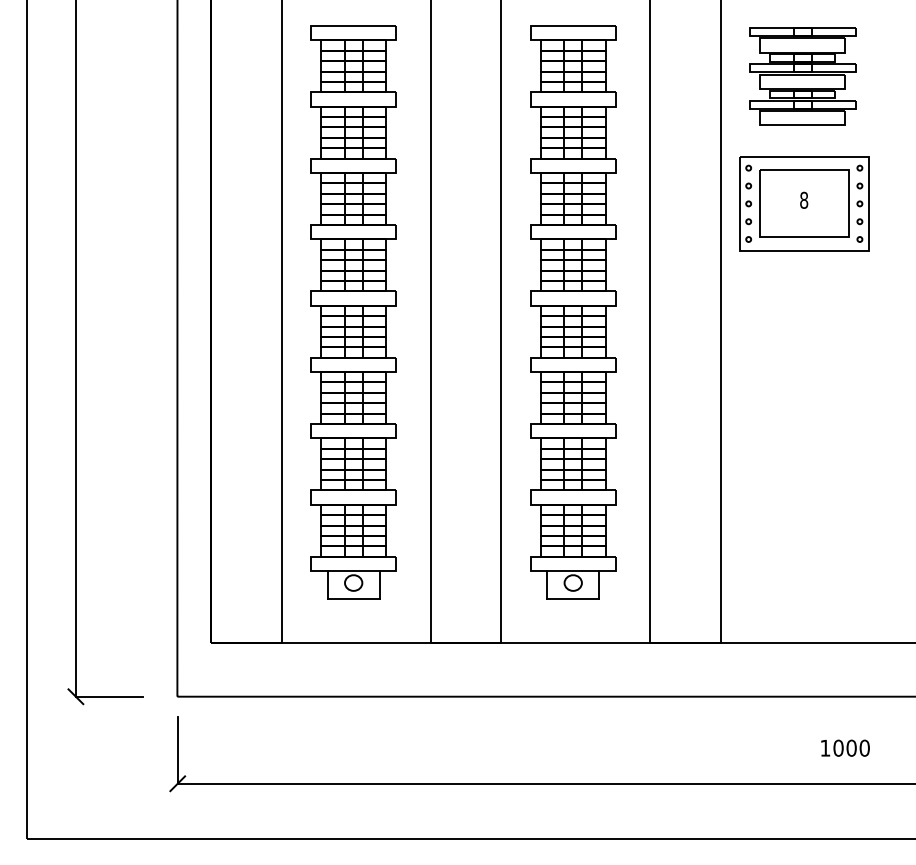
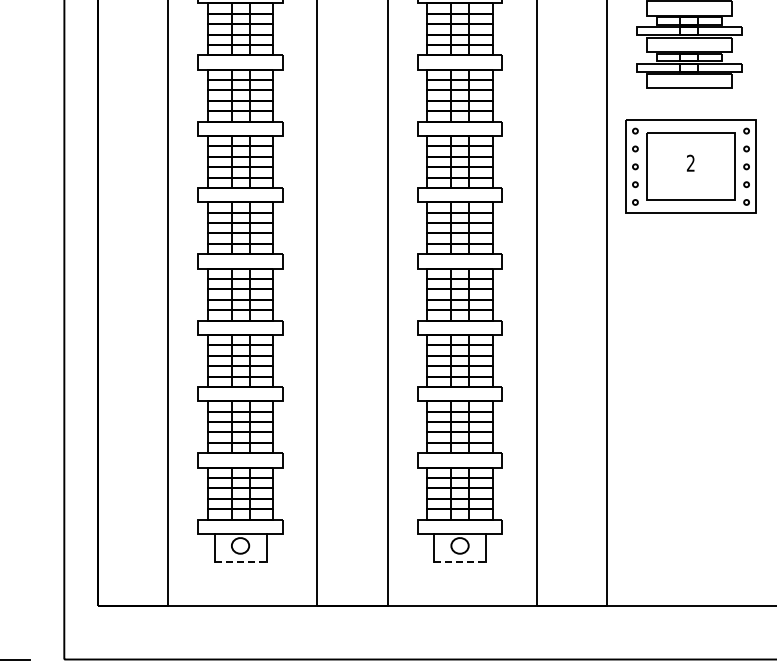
text: (804, 200) -> (691, 163), 8 -> 2
line: (353, 599) -> (240, 562), solid -> dashed
line: (573, 599) -> (460, 562), solid -> dashed

